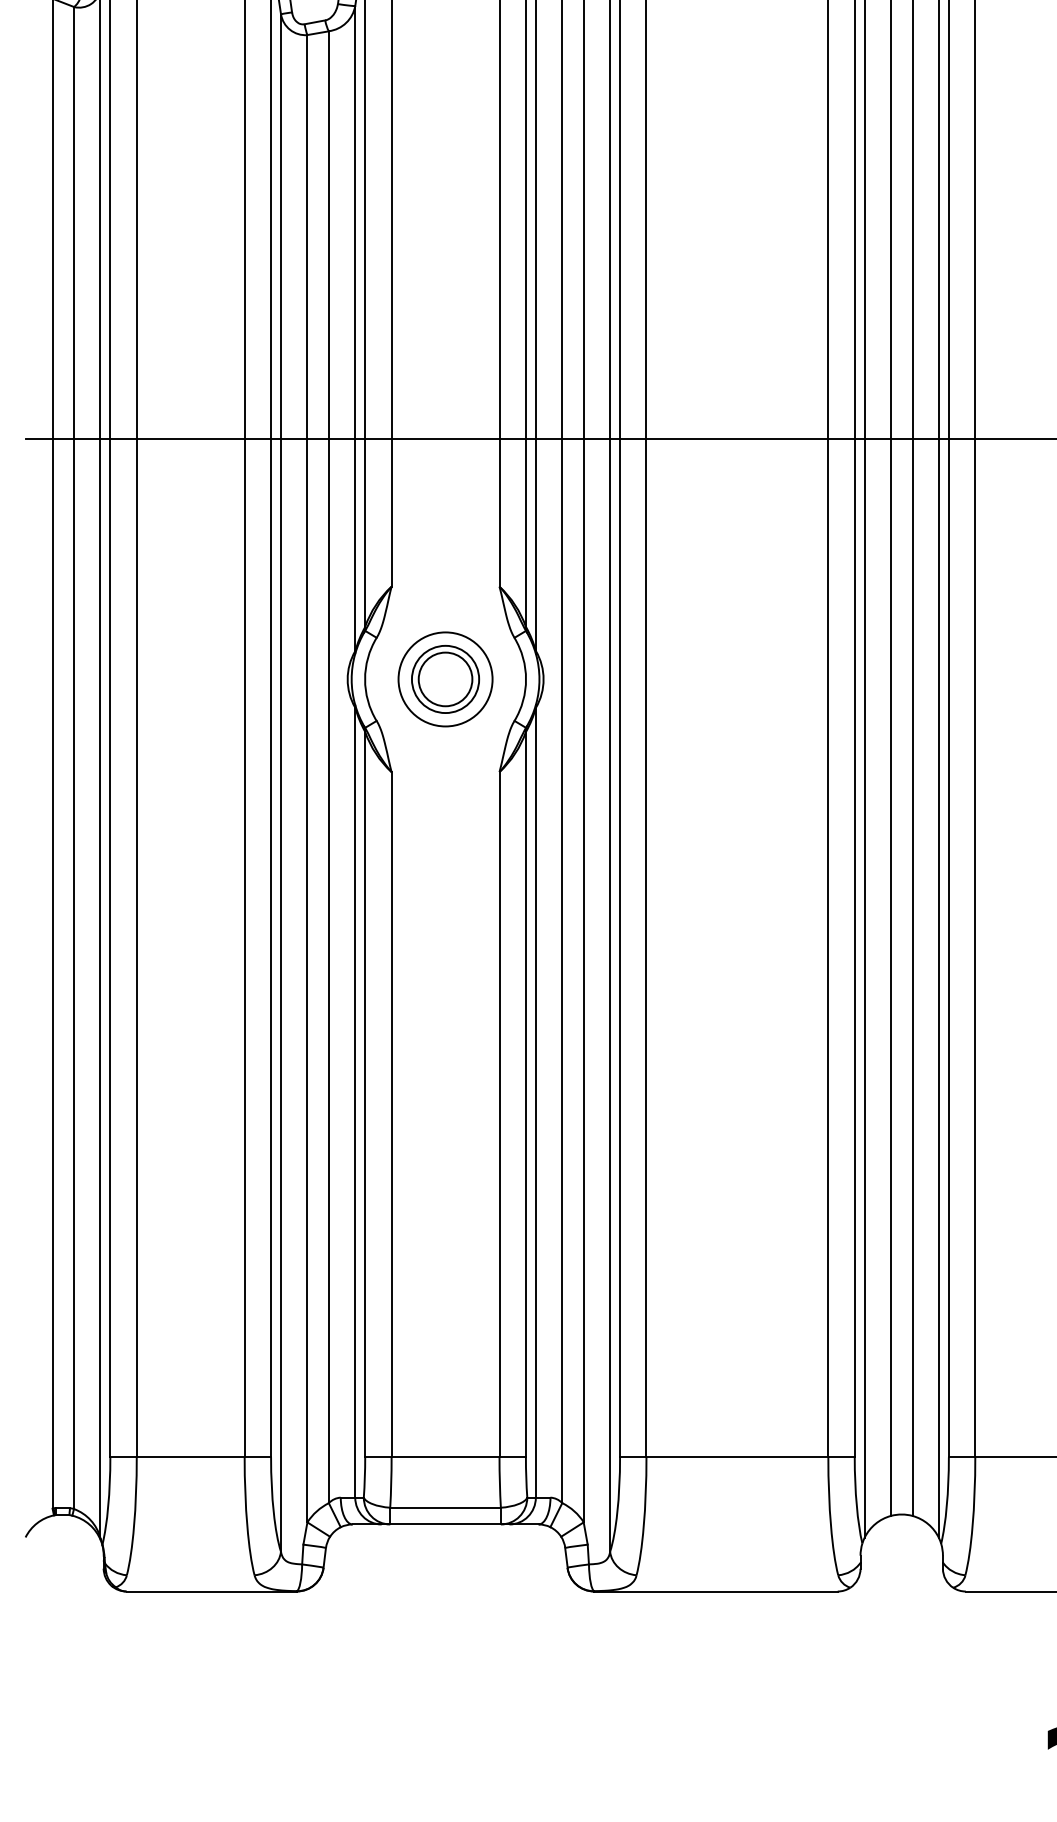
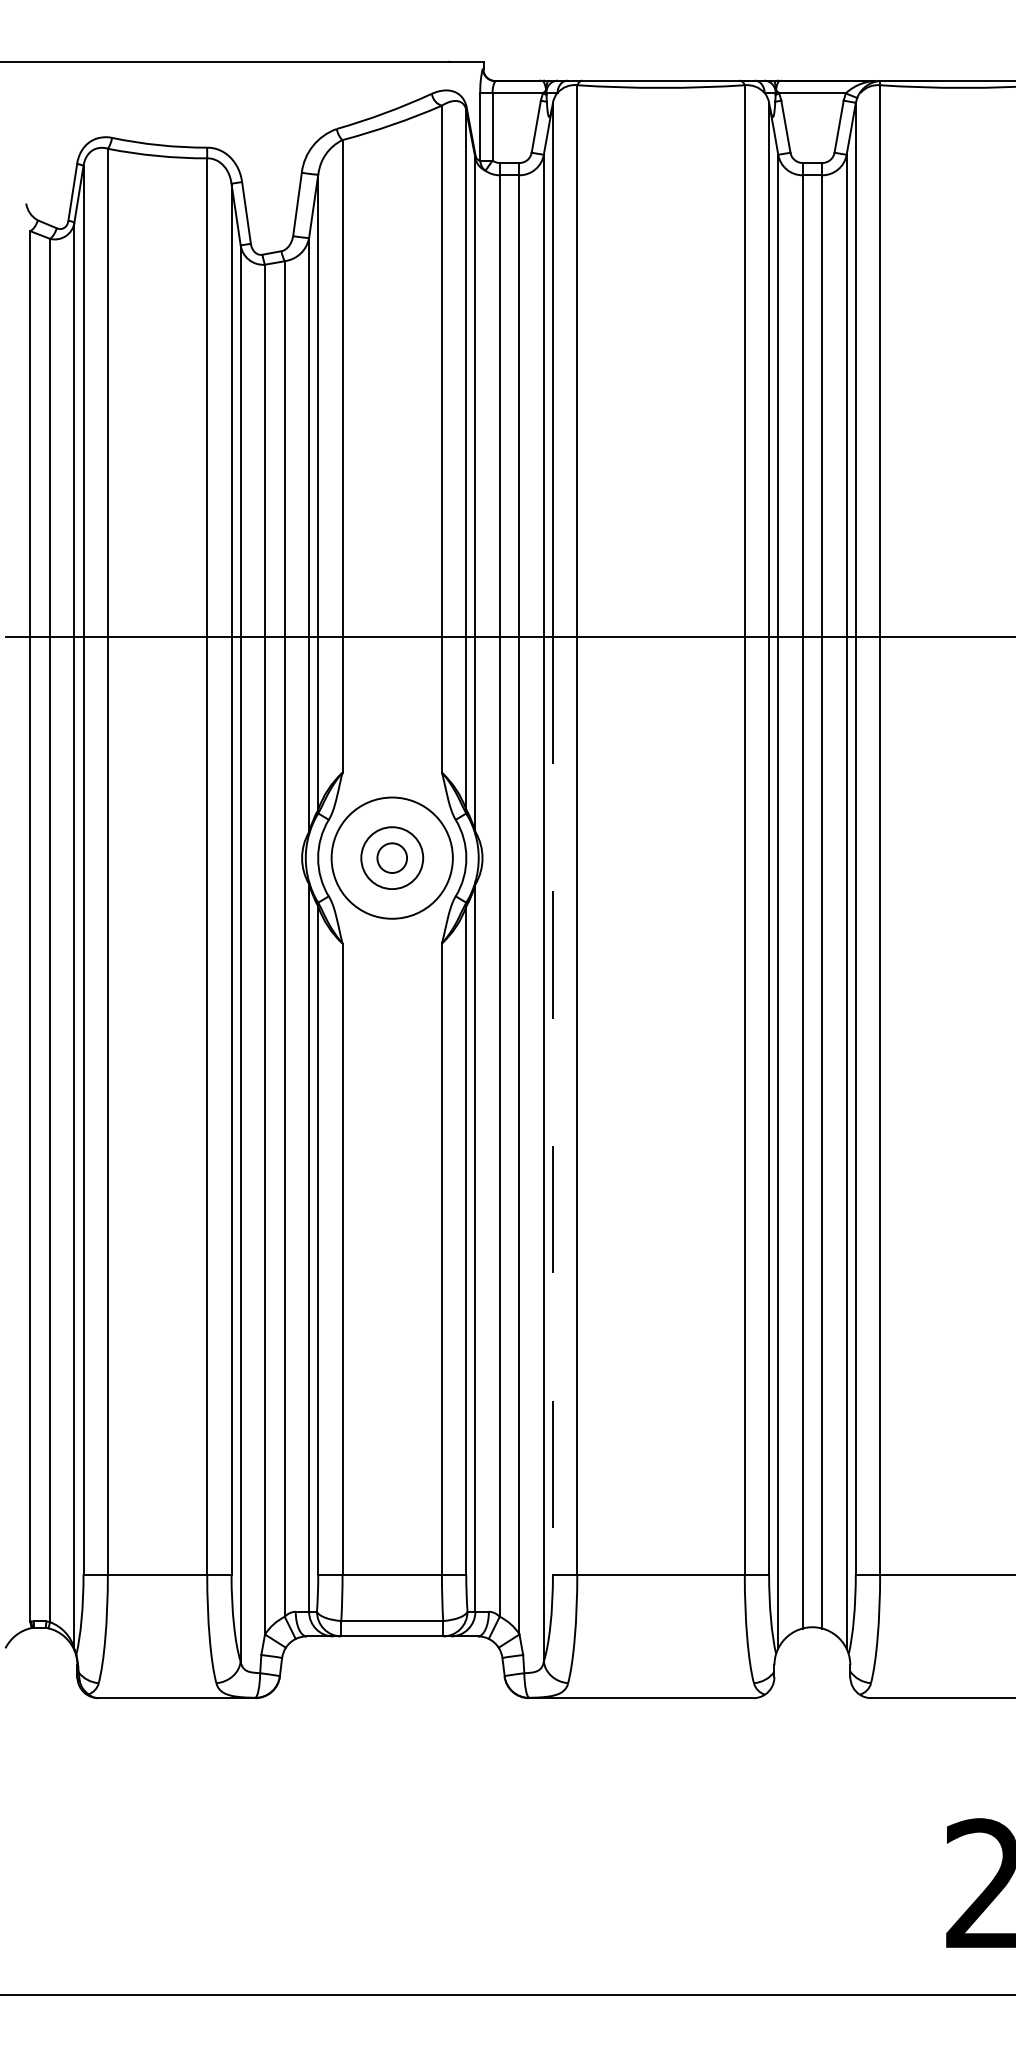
circle: (444, 678) -> (391, 857), size x0.6
circle: (444, 678) -> (391, 857), size x1.4
line: (619, 949) -> (552, 1106), solid -> dashed

